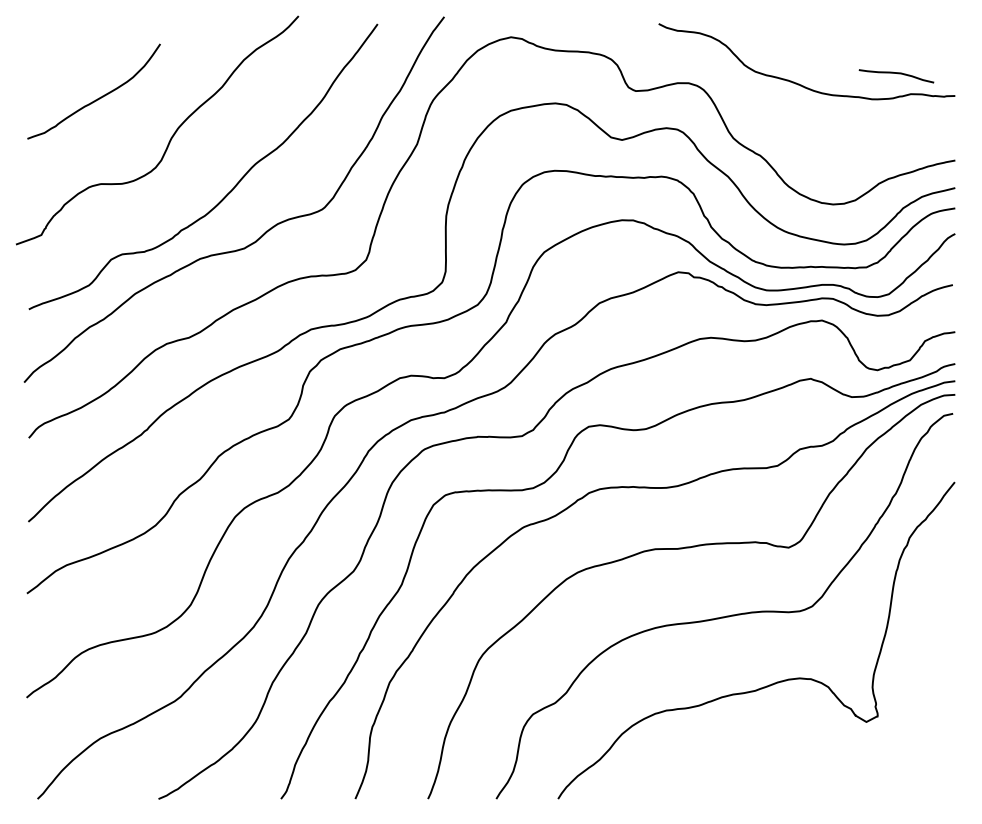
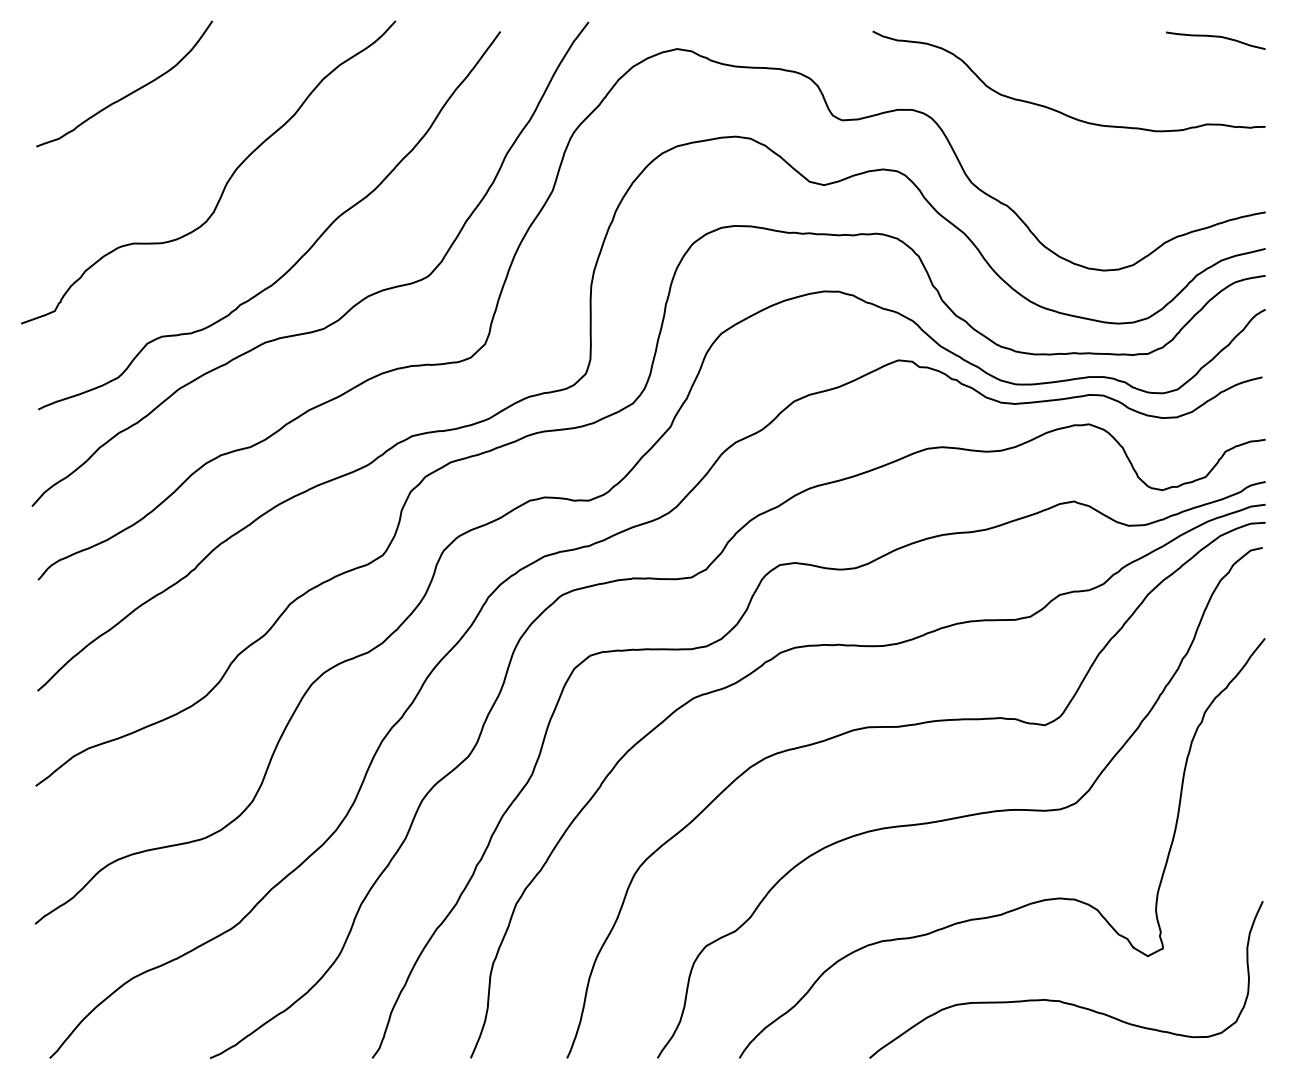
curve: (896, 73) -> (1215, 37), moved
curve: (98, 98) -> (130, 92), moved
curve: (801, 755) -> (1061, 1000), added

